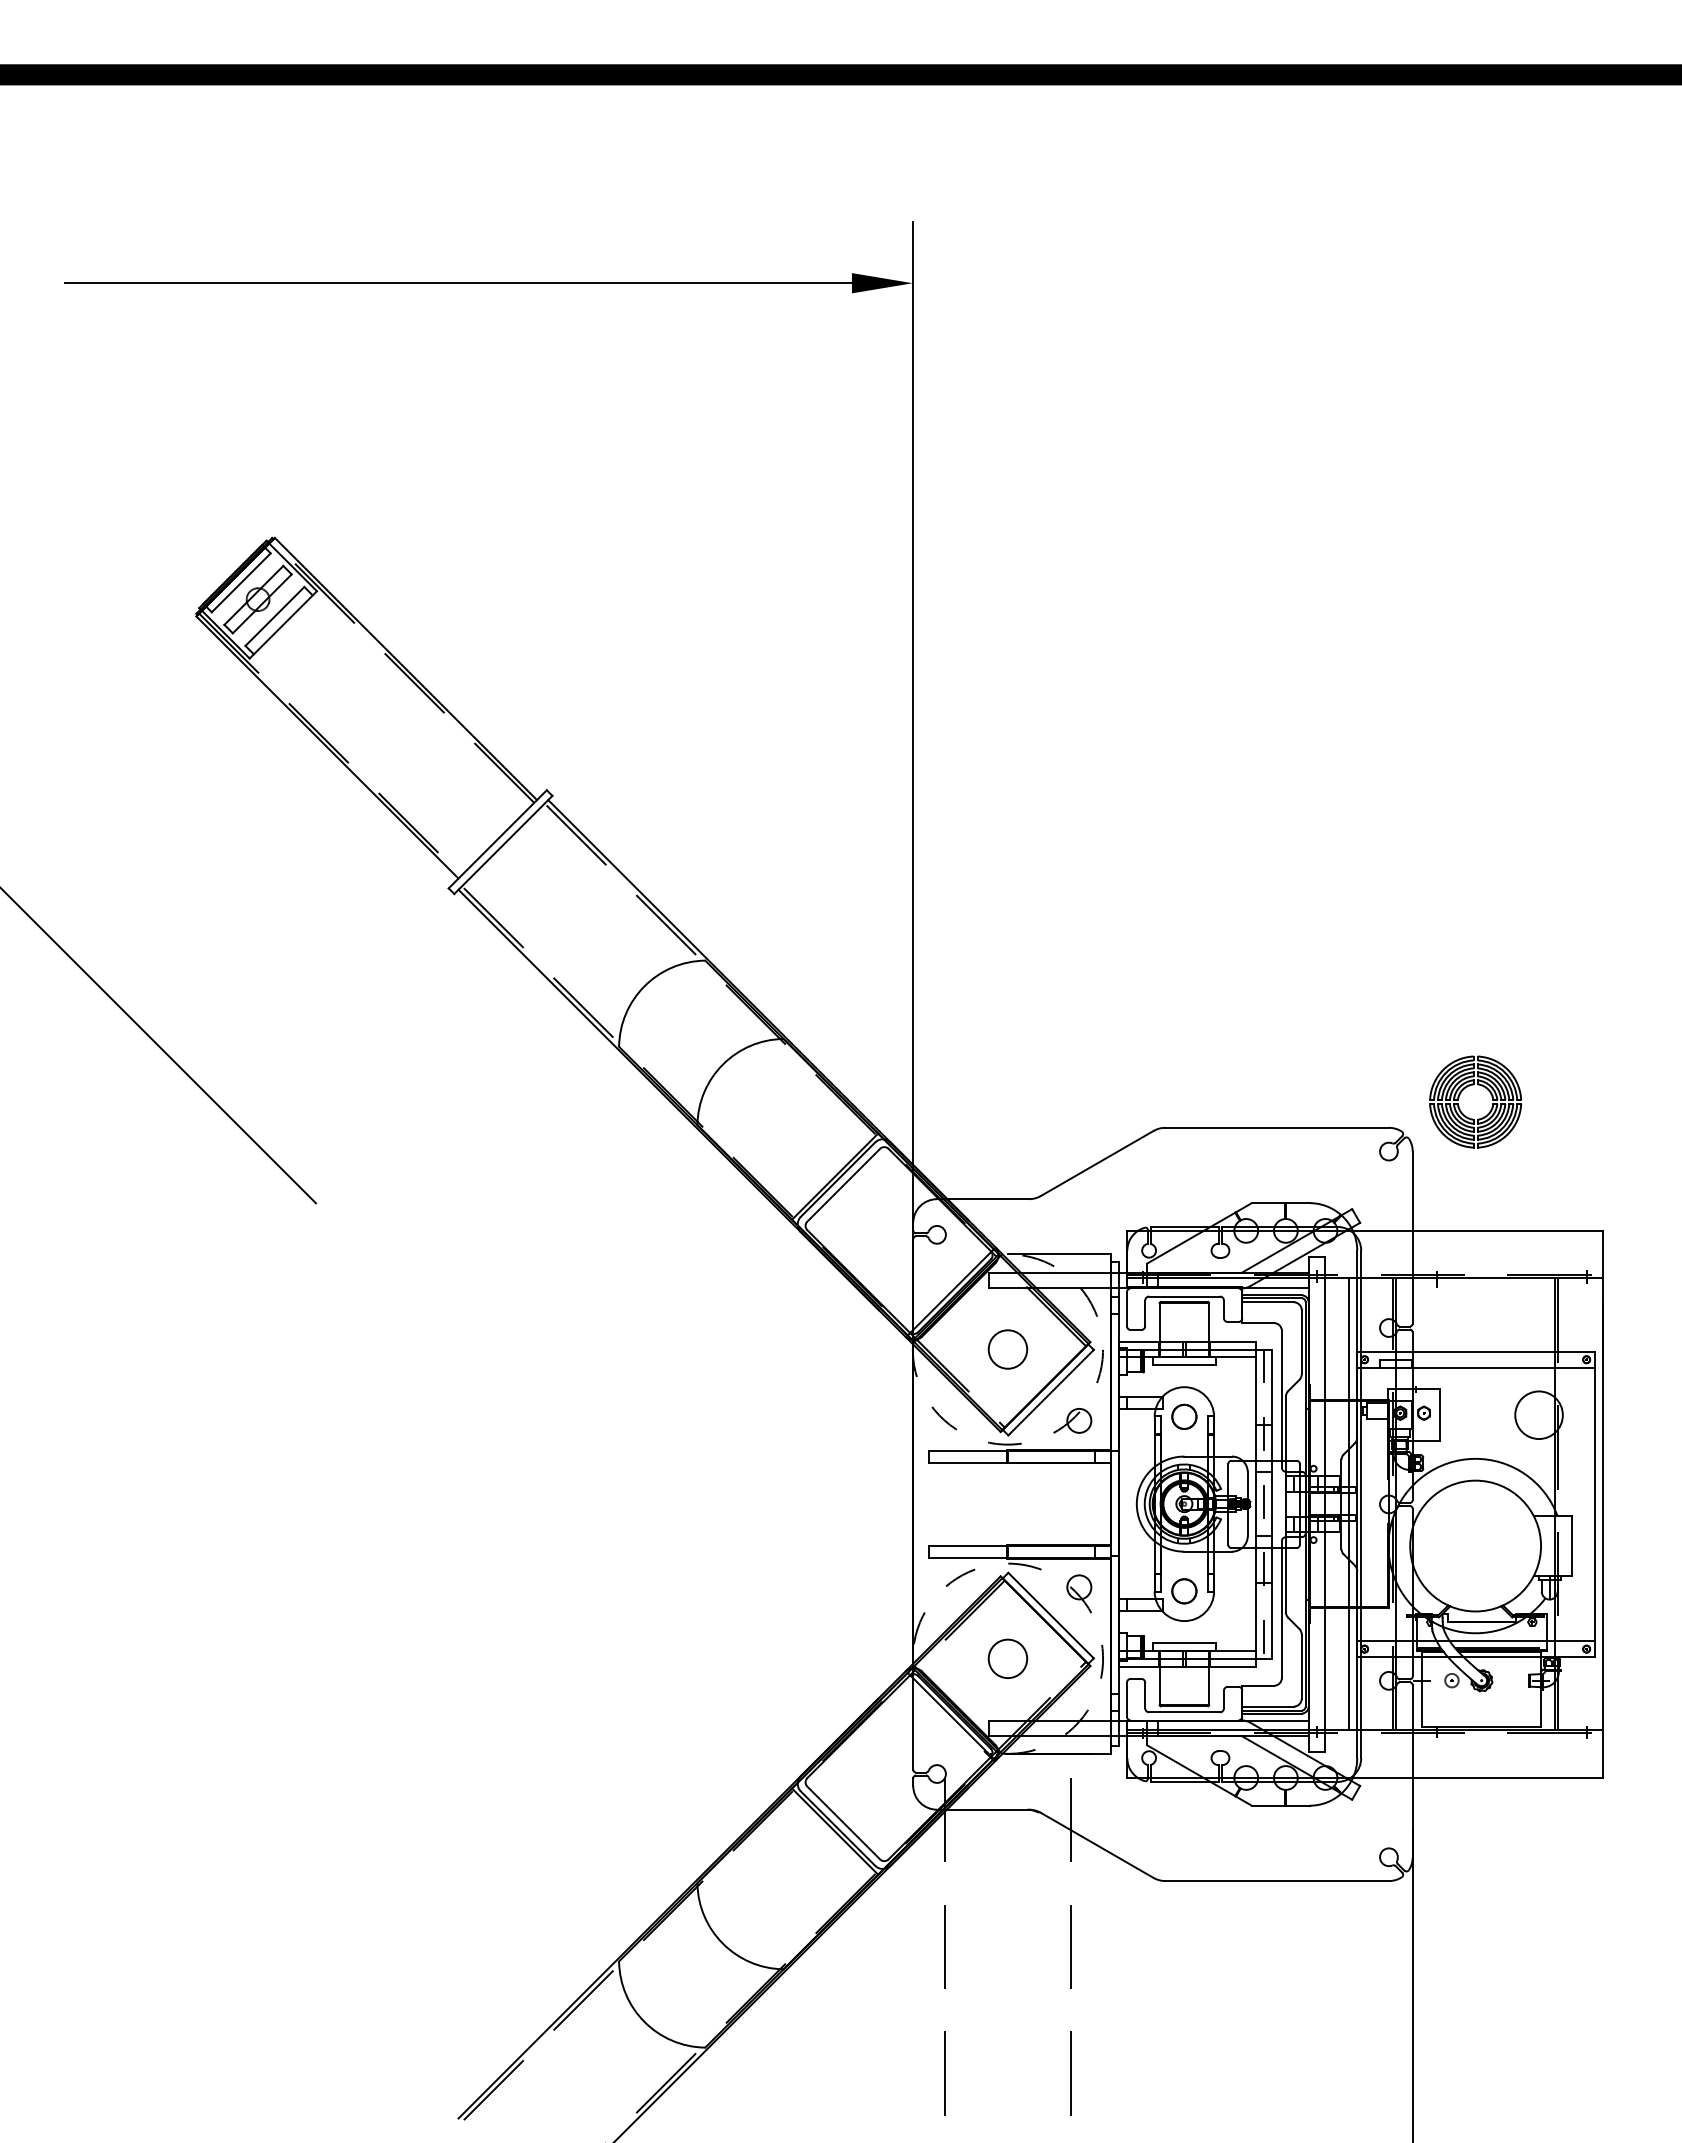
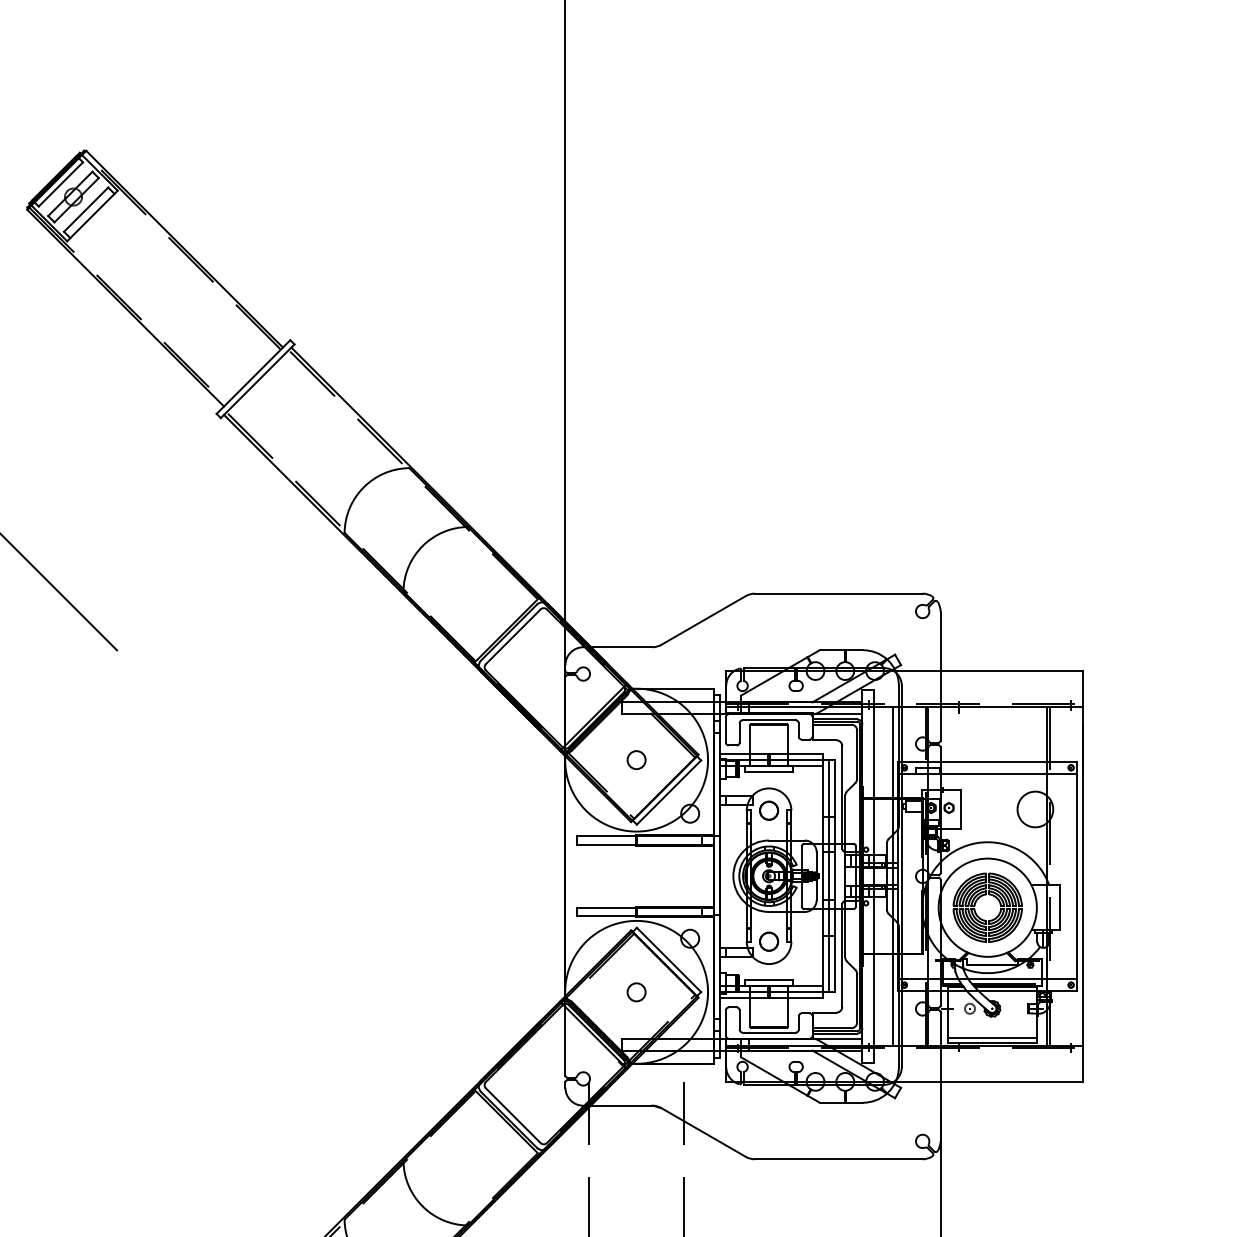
part: (1473, 1085) -> (986, 895), moved
circle: (1007, 1349) -> (636, 760), size x0.62
arc: (1075, 1416) -> (687, 810), dashed -> solid
line: (1263, 1504) -> (828, 876), dashed -> solid
arc: (1075, 1591) -> (687, 941), dashed -> solid
circle: (1007, 1658) -> (636, 992), size x0.62
line: (1481, 1720) -> (992, 1038), added

